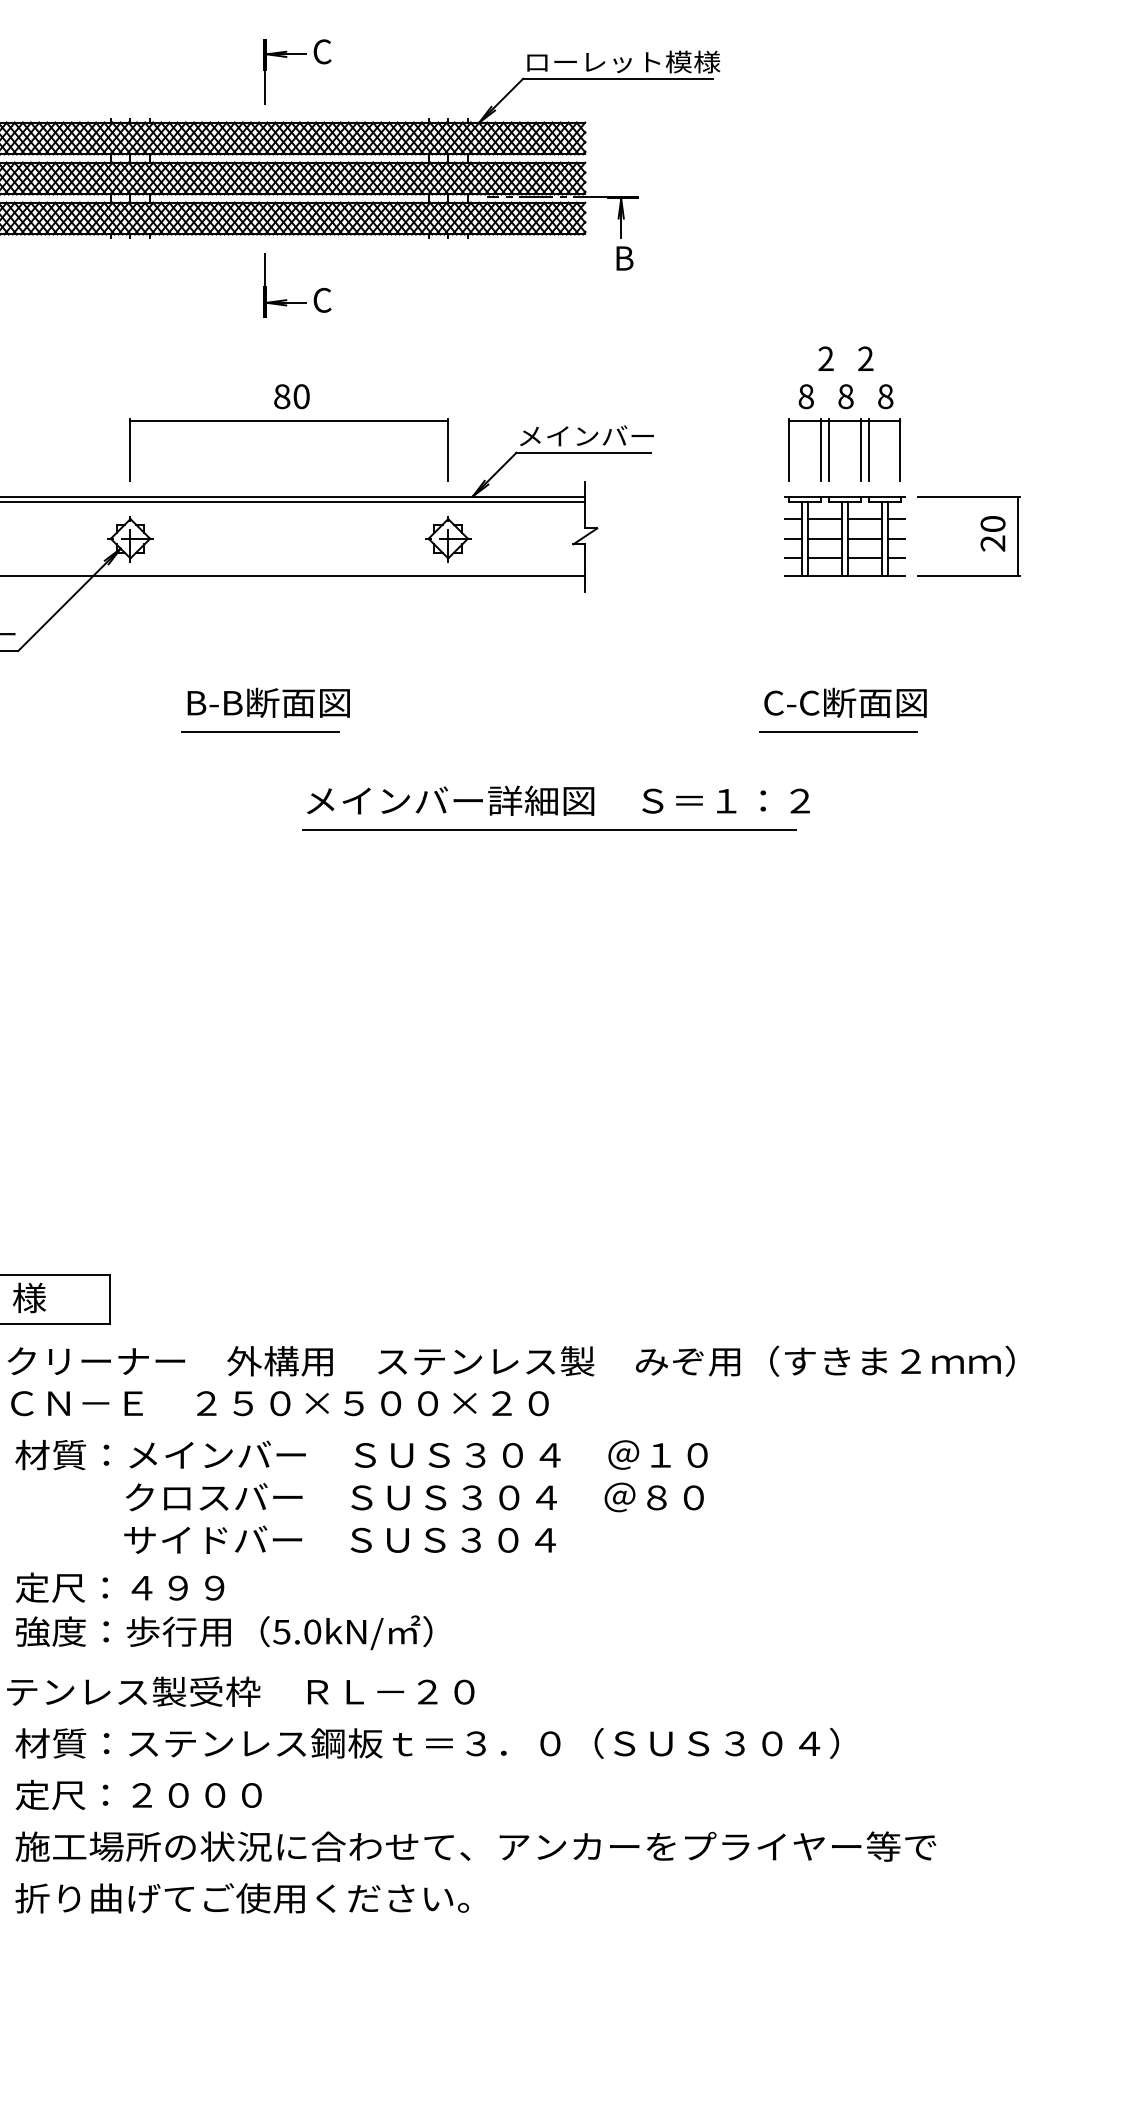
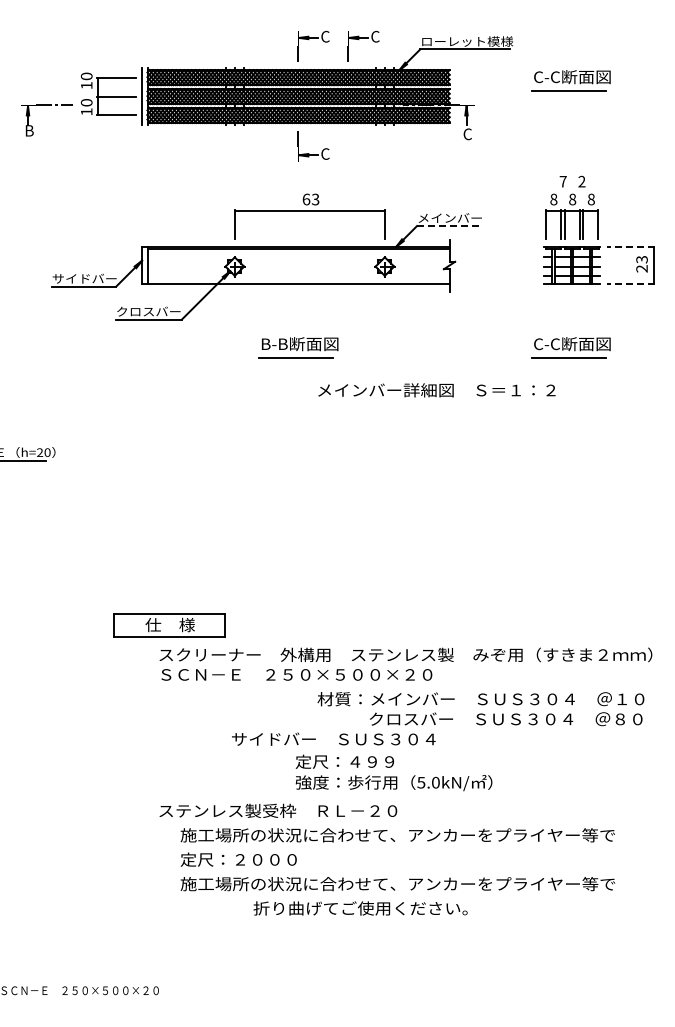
part: (403, 55) -> (363, 38), added
part: (841, 144) -> (570, 80), added
text: (623, 258) -> (467, 134), B -> C
text: (824, 358) -> (562, 181), 2 -> 7
text: (290, 396) -> (310, 199), 80 -> 63
line: (583, 453) -> (448, 226), solid -> dashed
line: (968, 496) -> (630, 246), solid -> dashed
text: (991, 523) -> (641, 259), 20 -> 23
line: (968, 576) -> (630, 284), solid -> dashed
line: (549, 828) -> (432, 403), removed
text: (360, 1476) -> (480, 709), moved
text: (222, 1610) -> (393, 772), moved
text: (475, 1743) -> (397, 835), 材質：ステンレス鋼板ｔ＝３．０（ＳＵＳ３０４） -> 施工場所の状況に合わせて、アンカーをプライヤー等で
text: (242, 1898) -> (360, 908), moved

